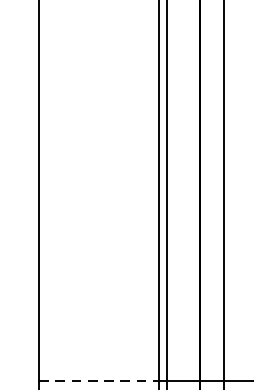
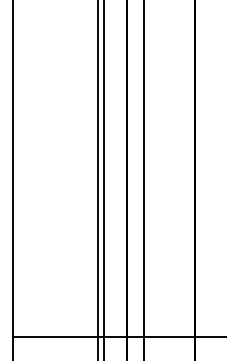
line: (99, 381) -> (55, 337), dashed -> solid

